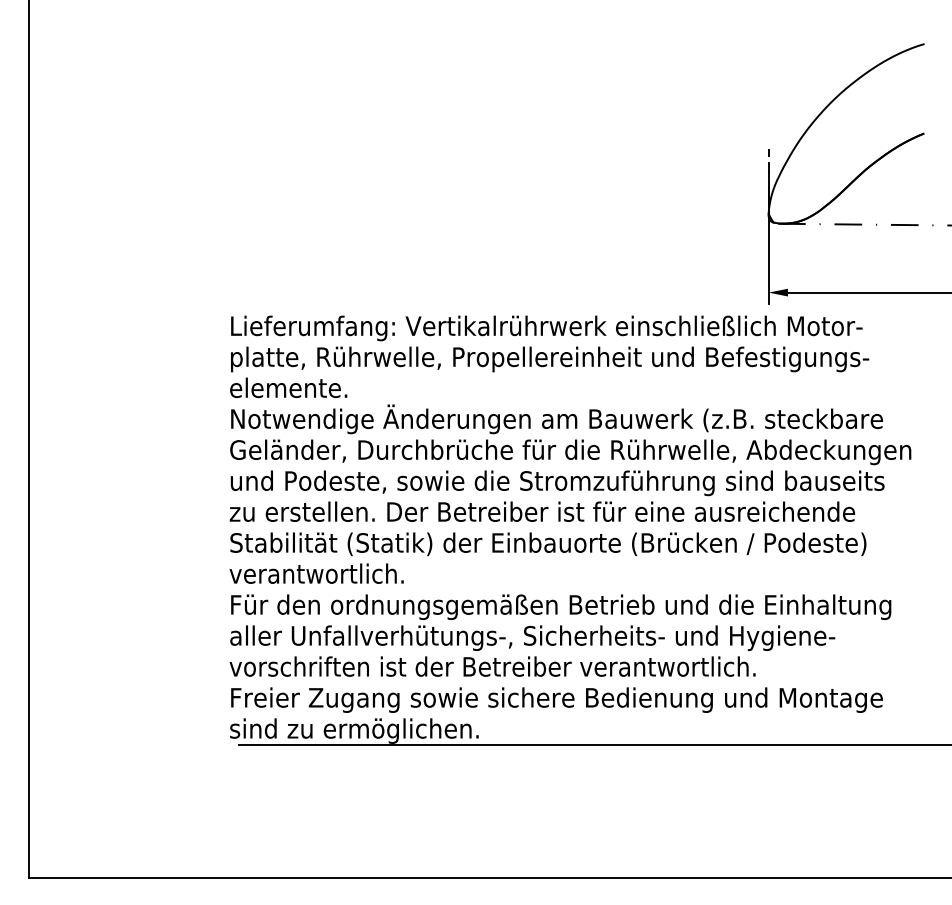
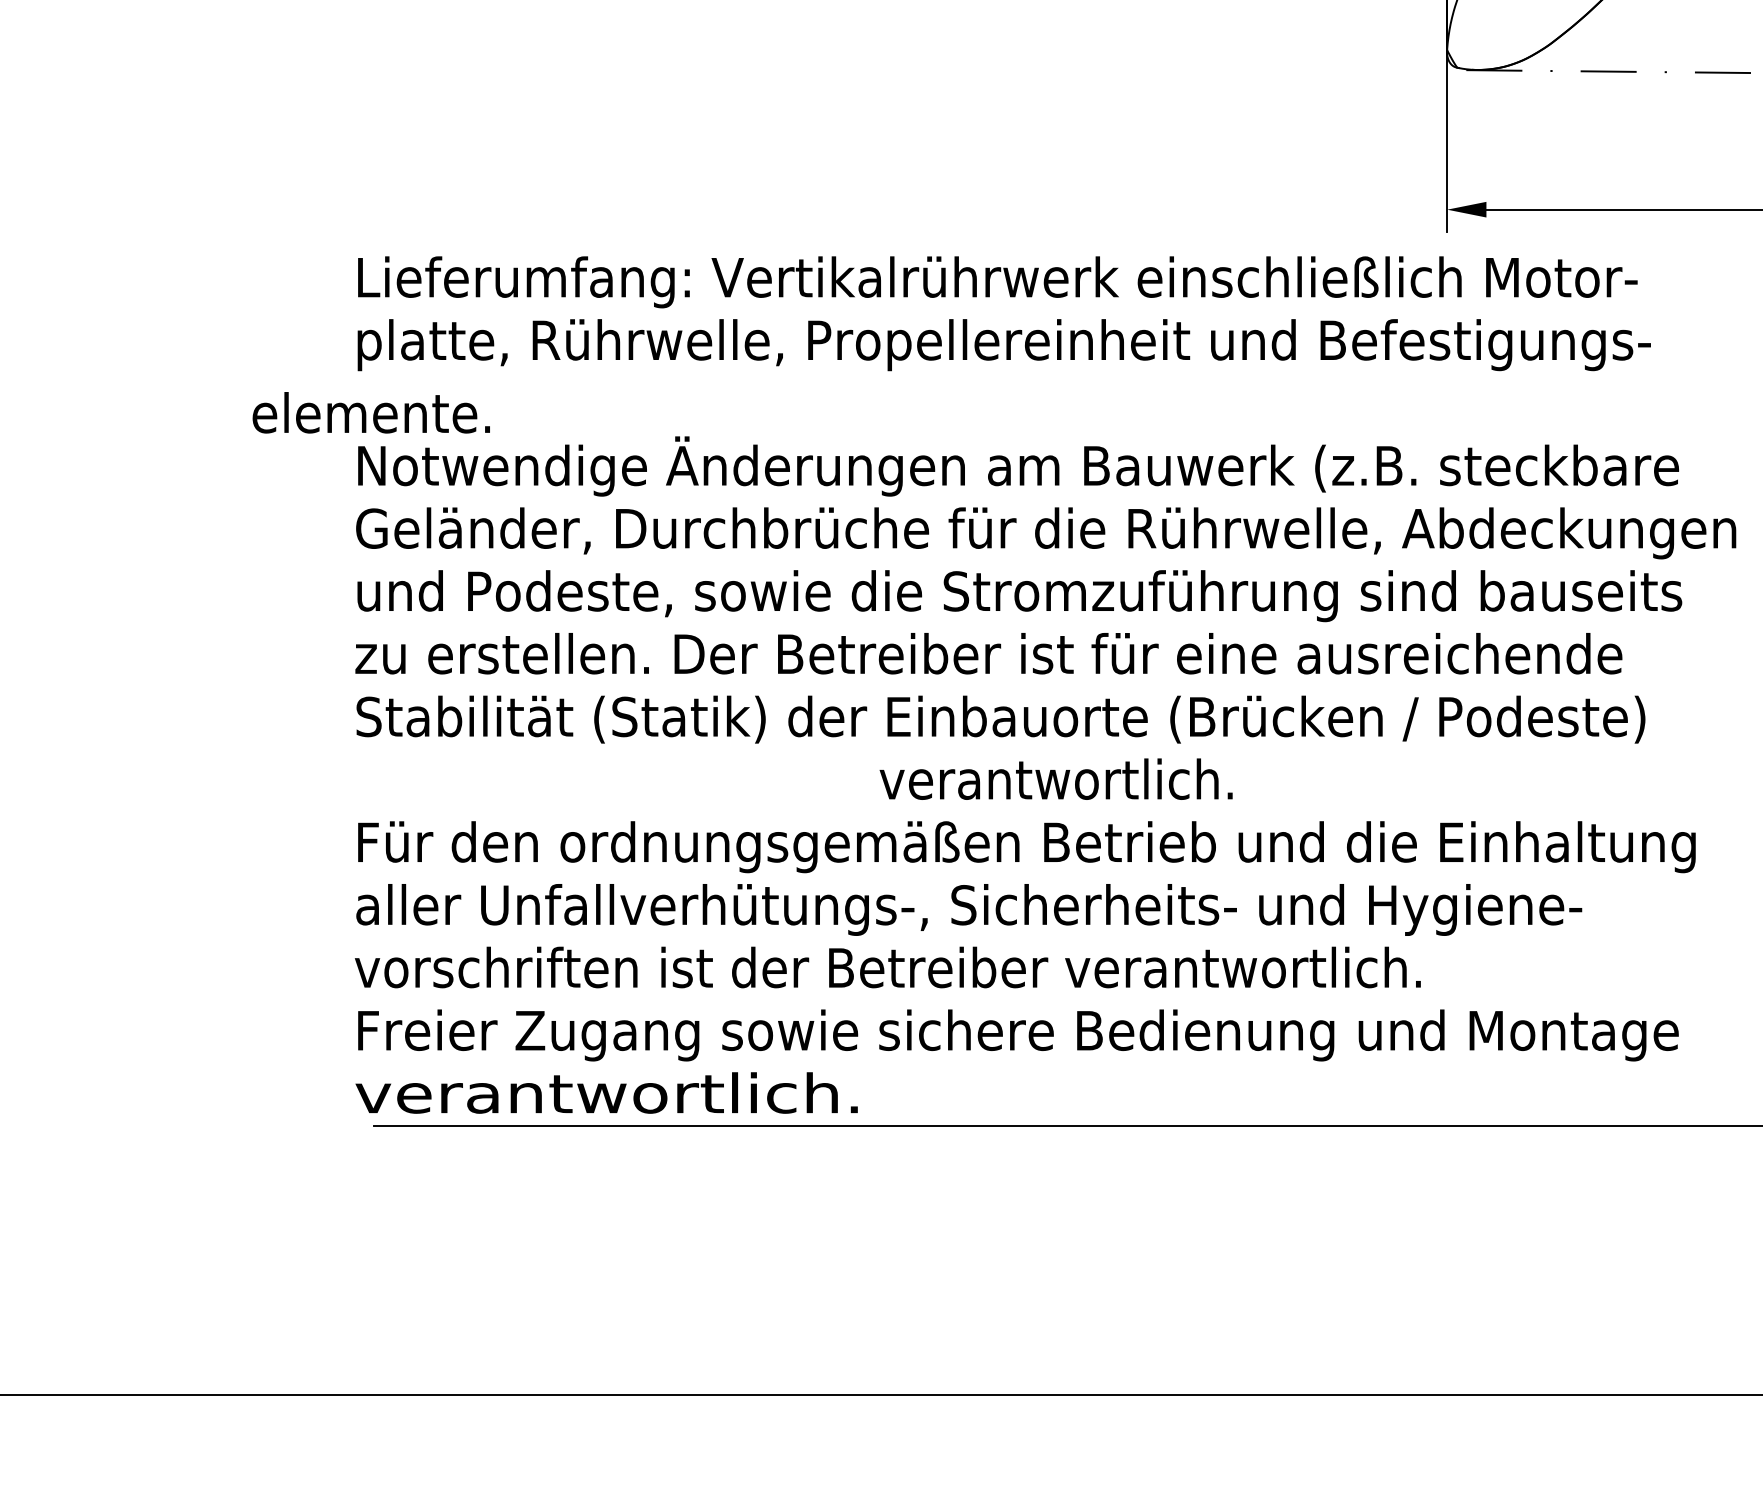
text: (288, 387) -> (370, 412), moved
text: (316, 573) -> (1055, 778), moved
text: (354, 730) -> (608, 1096), sind zu ermöglichen. -> verantwortlich.

